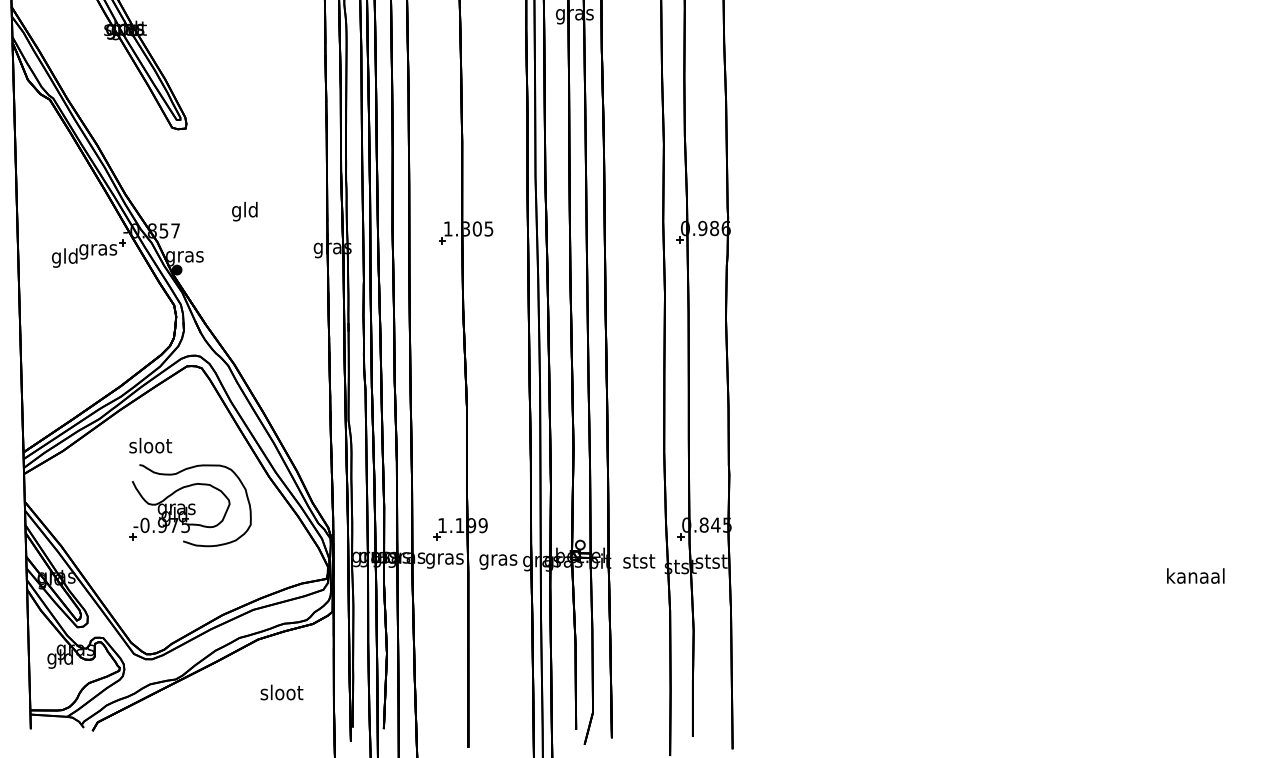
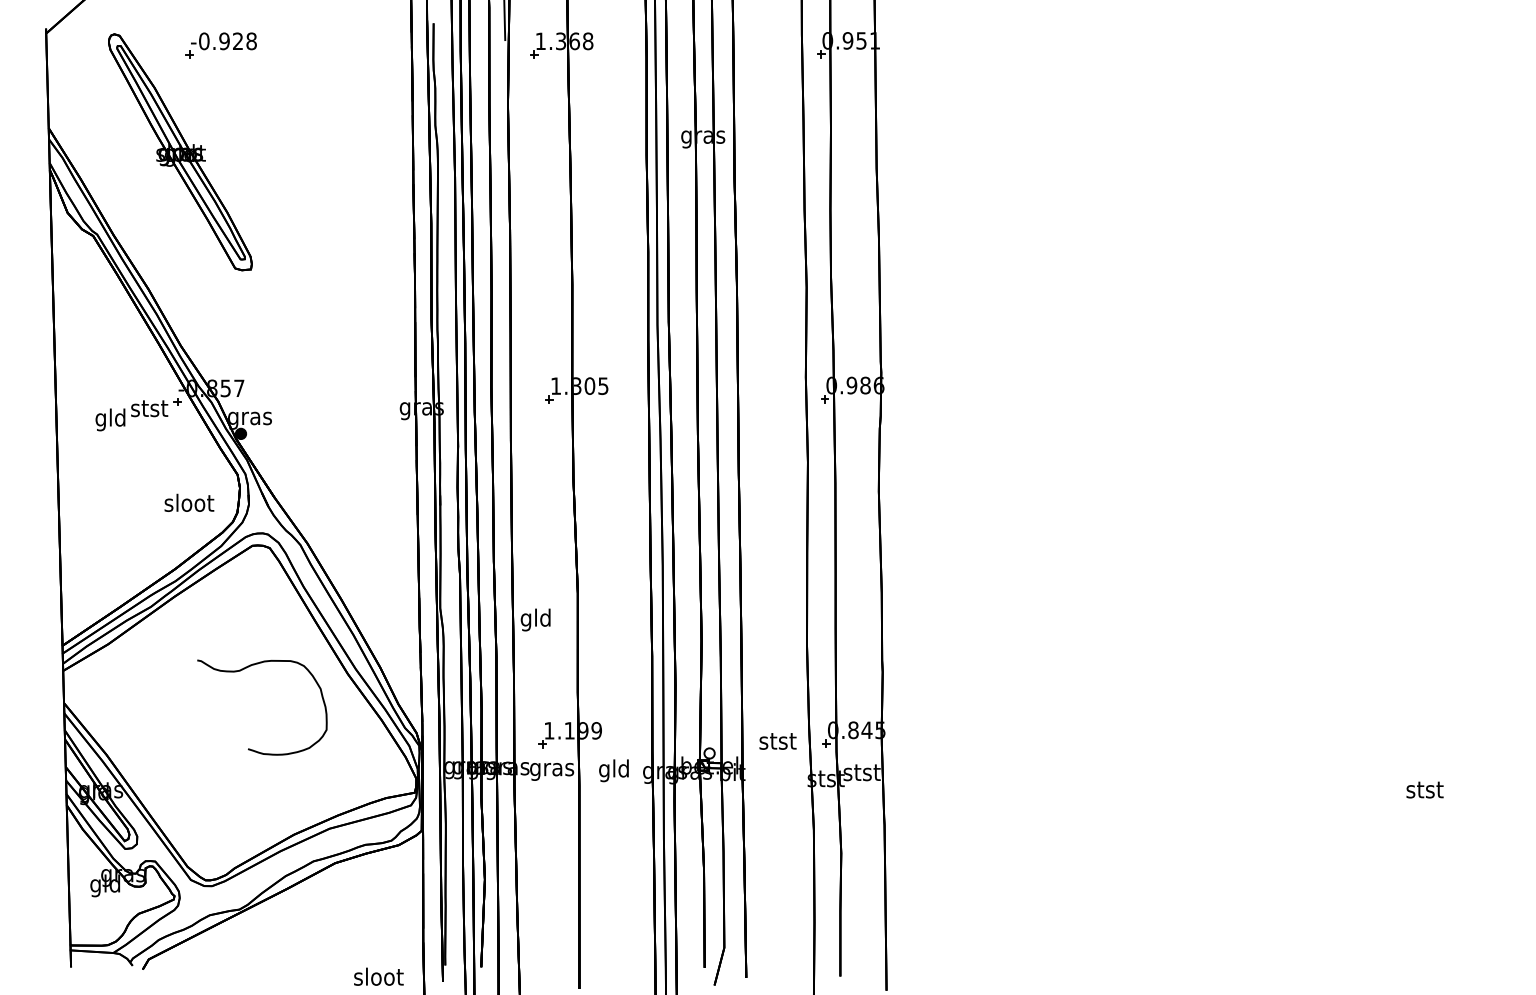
text: (244, 211) -> (535, 619), moved
text: (98, 249) -> (149, 410), gras -> stst
text: (150, 445) -> (189, 502), moved
part: (179, 510) -> (243, 713), removed
text: (498, 559) -> (614, 770), gras -> gld
text: (638, 561) -> (777, 741), moved
text: (1195, 576) -> (1424, 789), kanaal -> stst
text: (281, 692) -> (378, 976), moved

